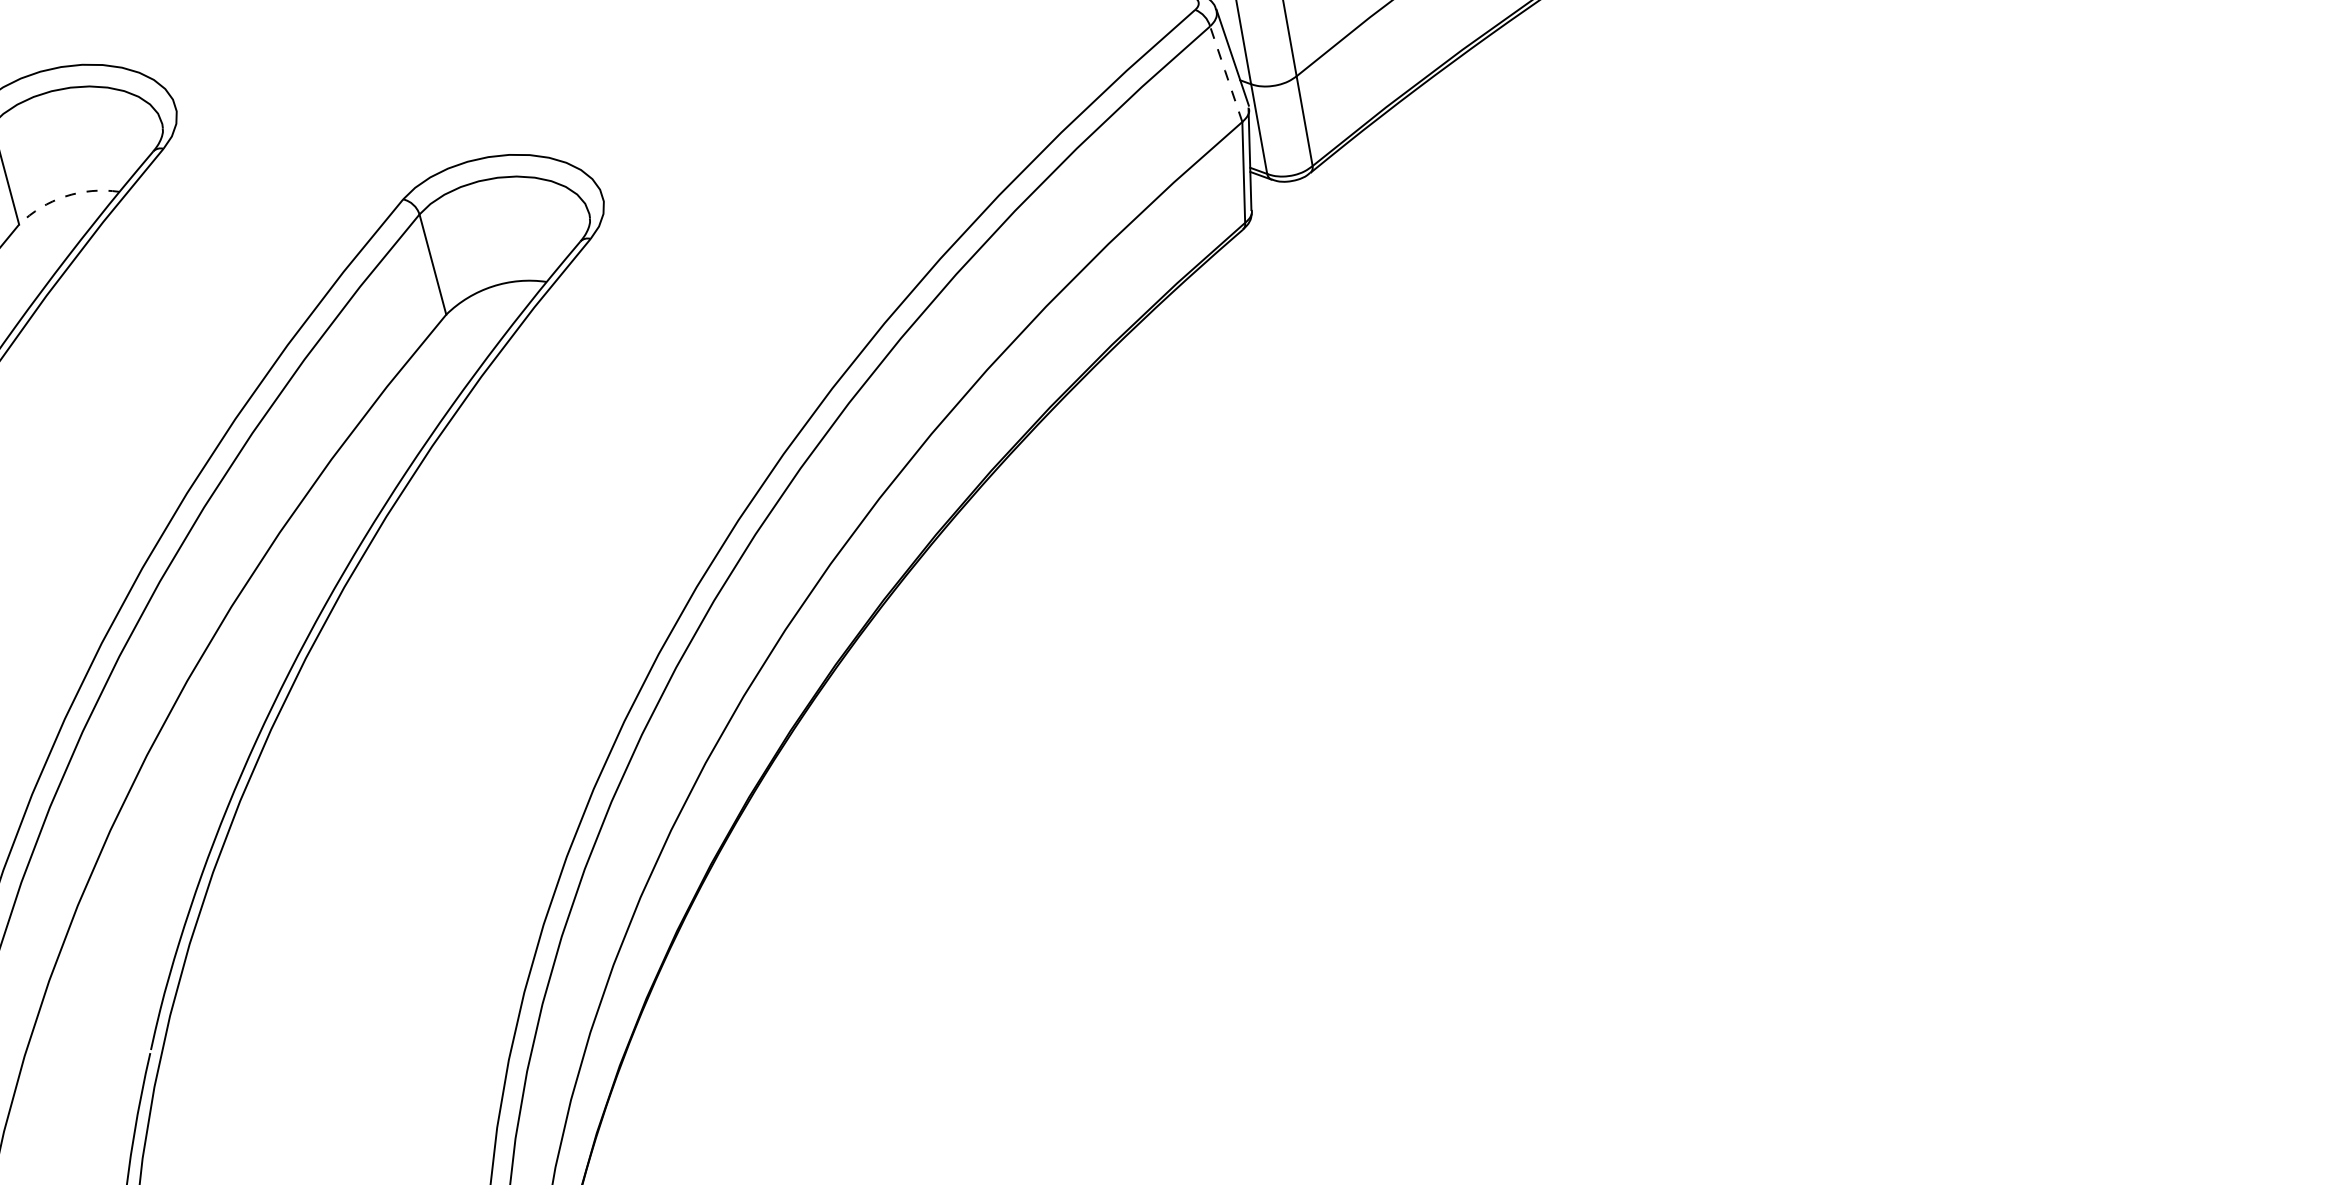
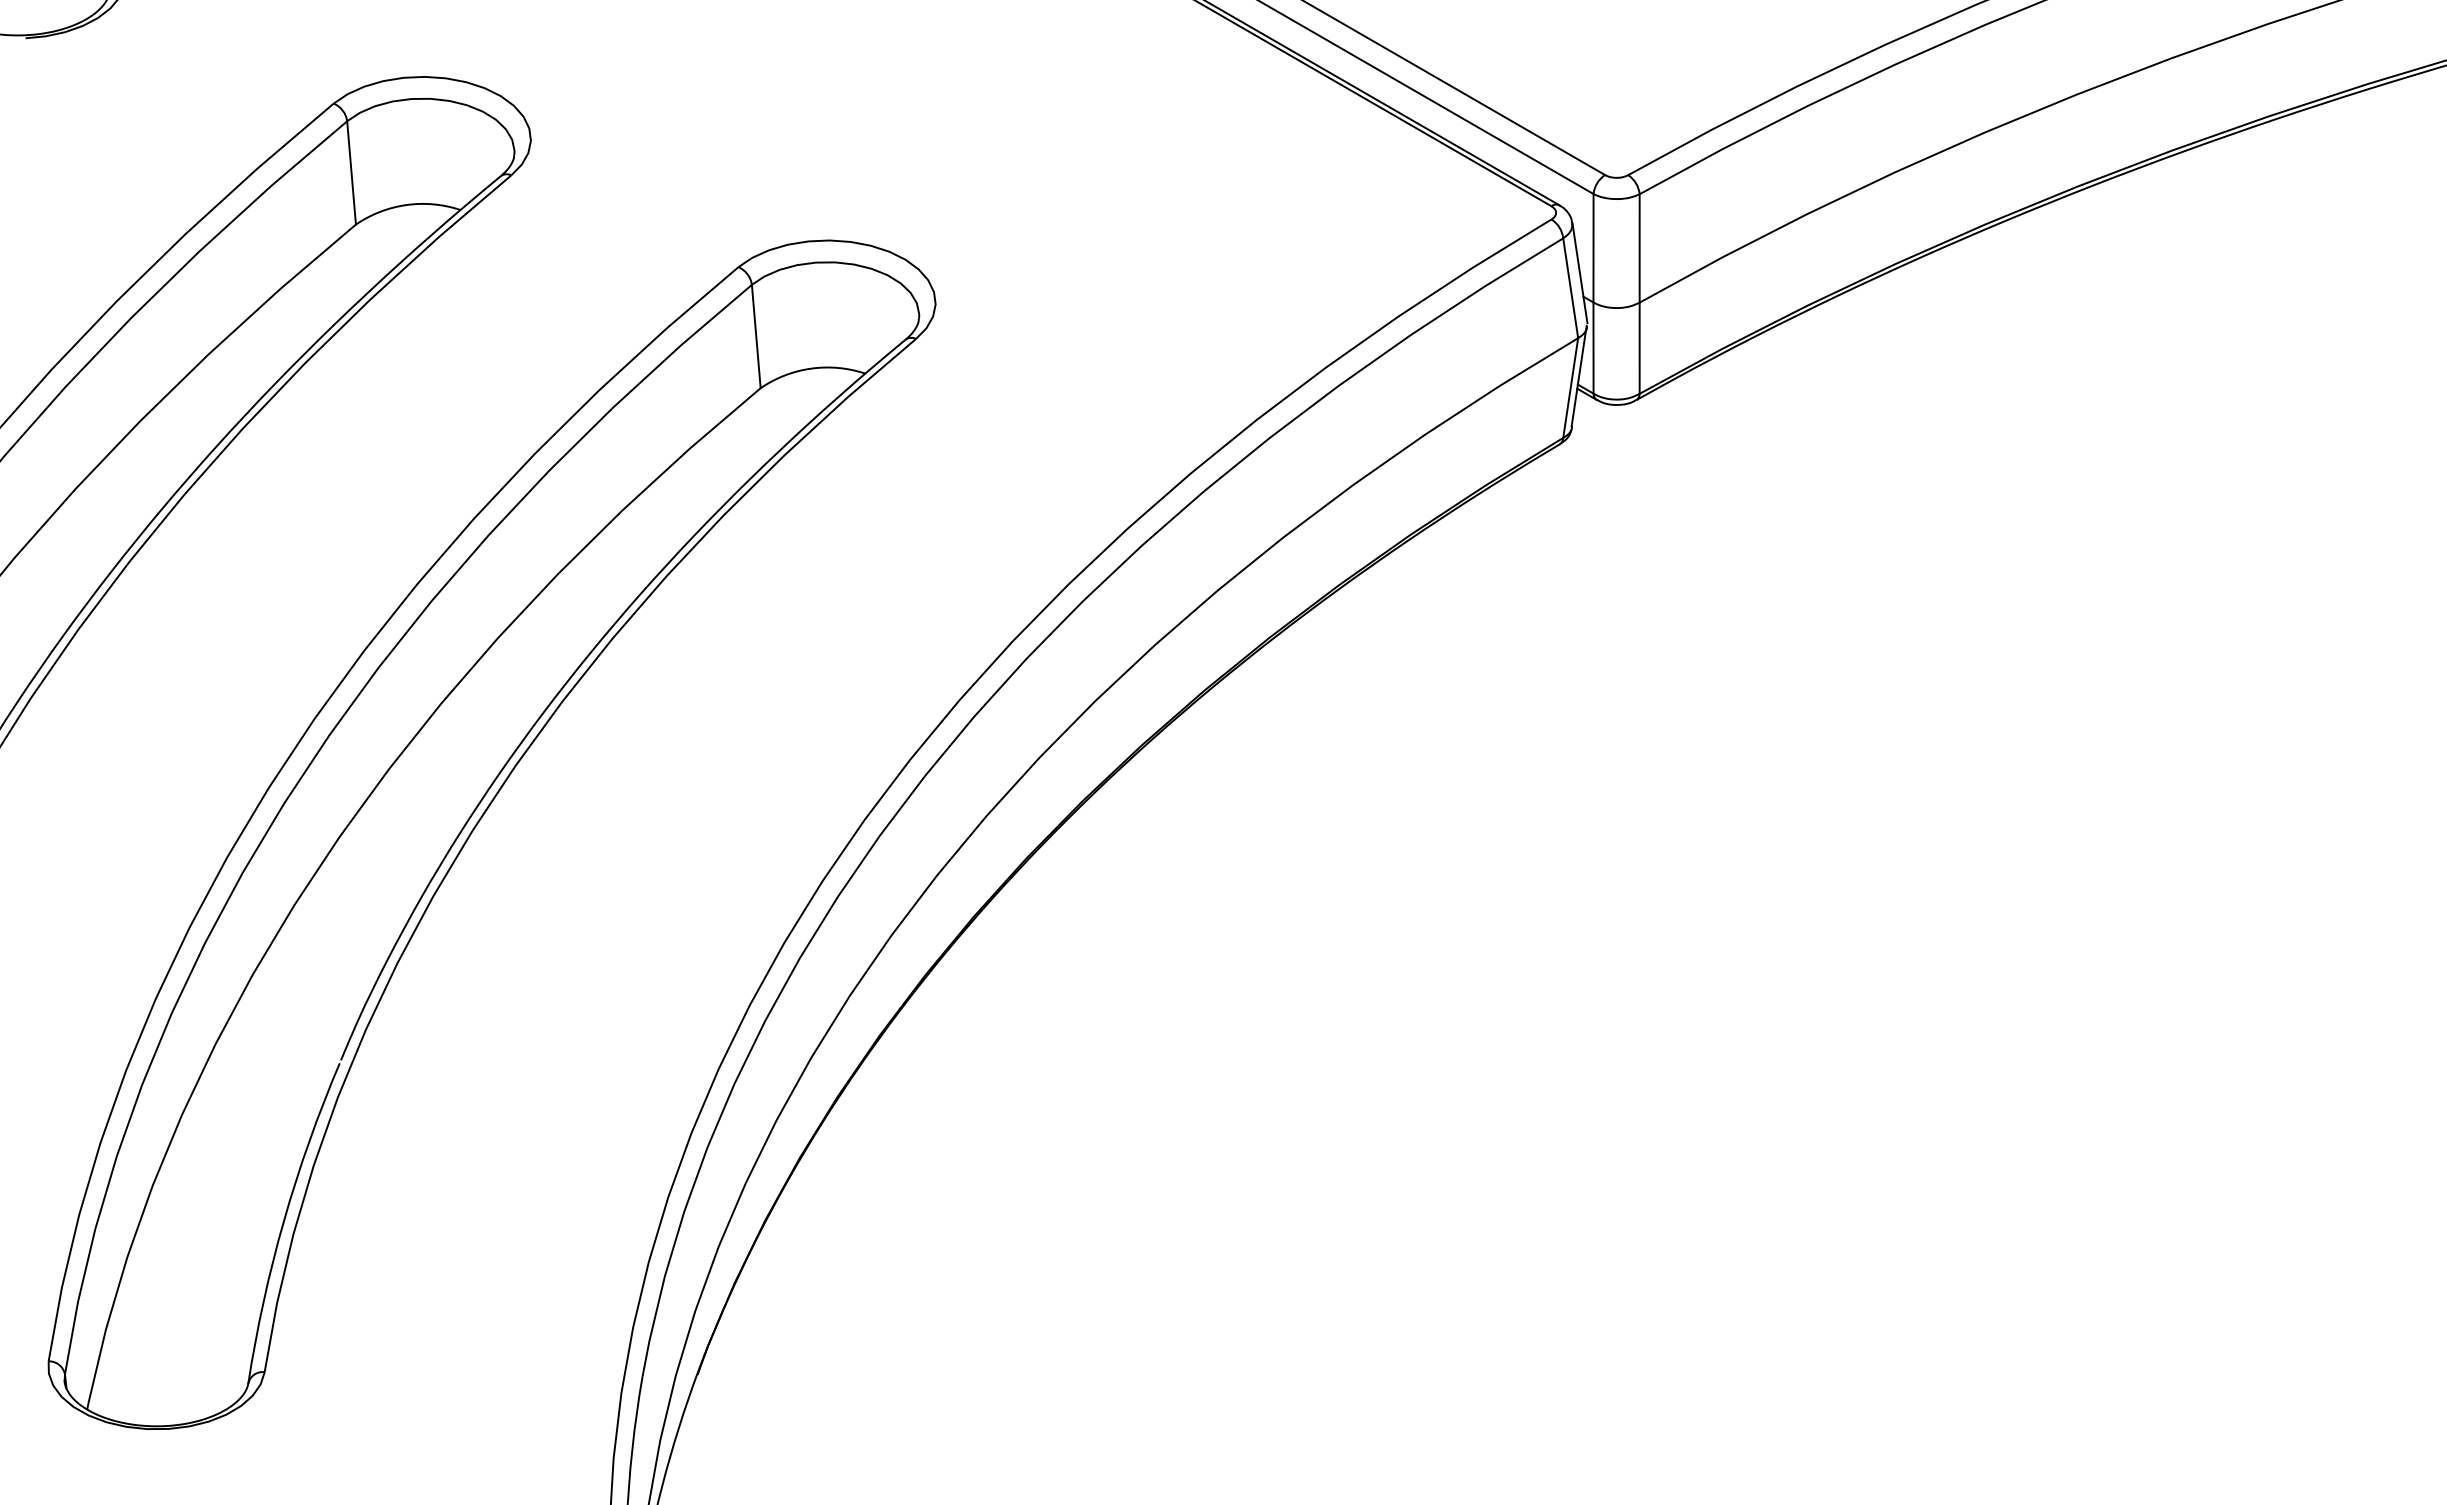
line: (1225, 72) -> (1570, 286), dashed -> solid
arc: (65, 196) -> (406, 205), dashed -> solid

